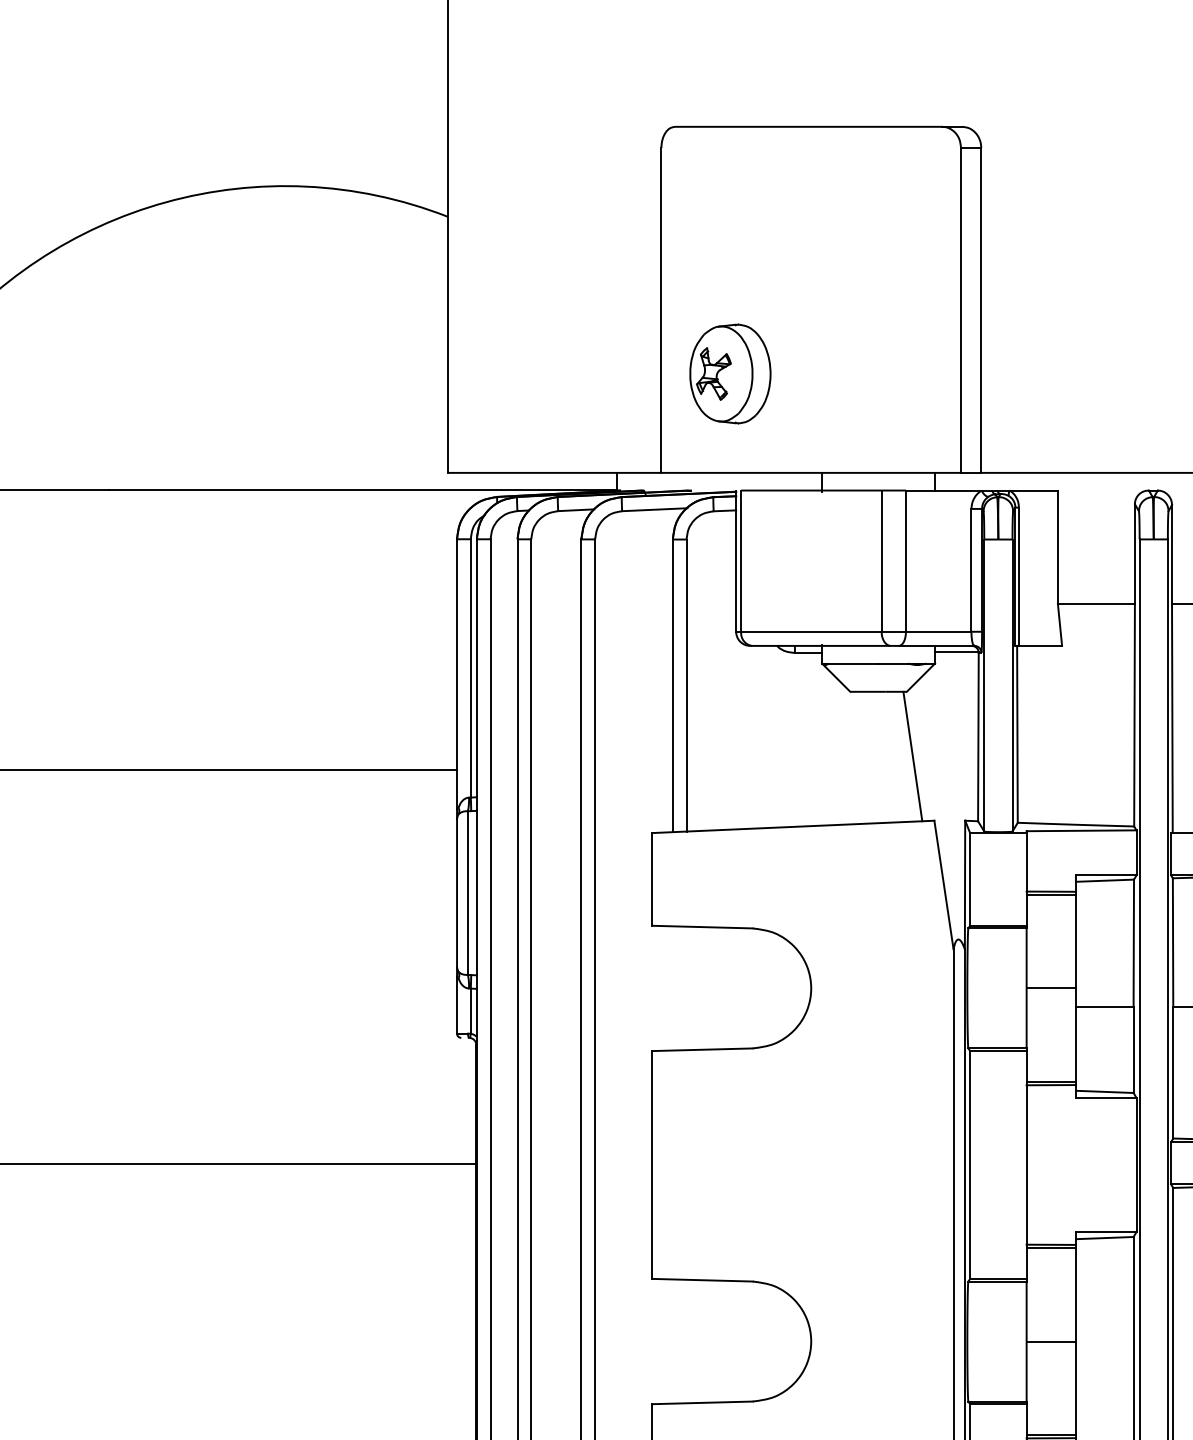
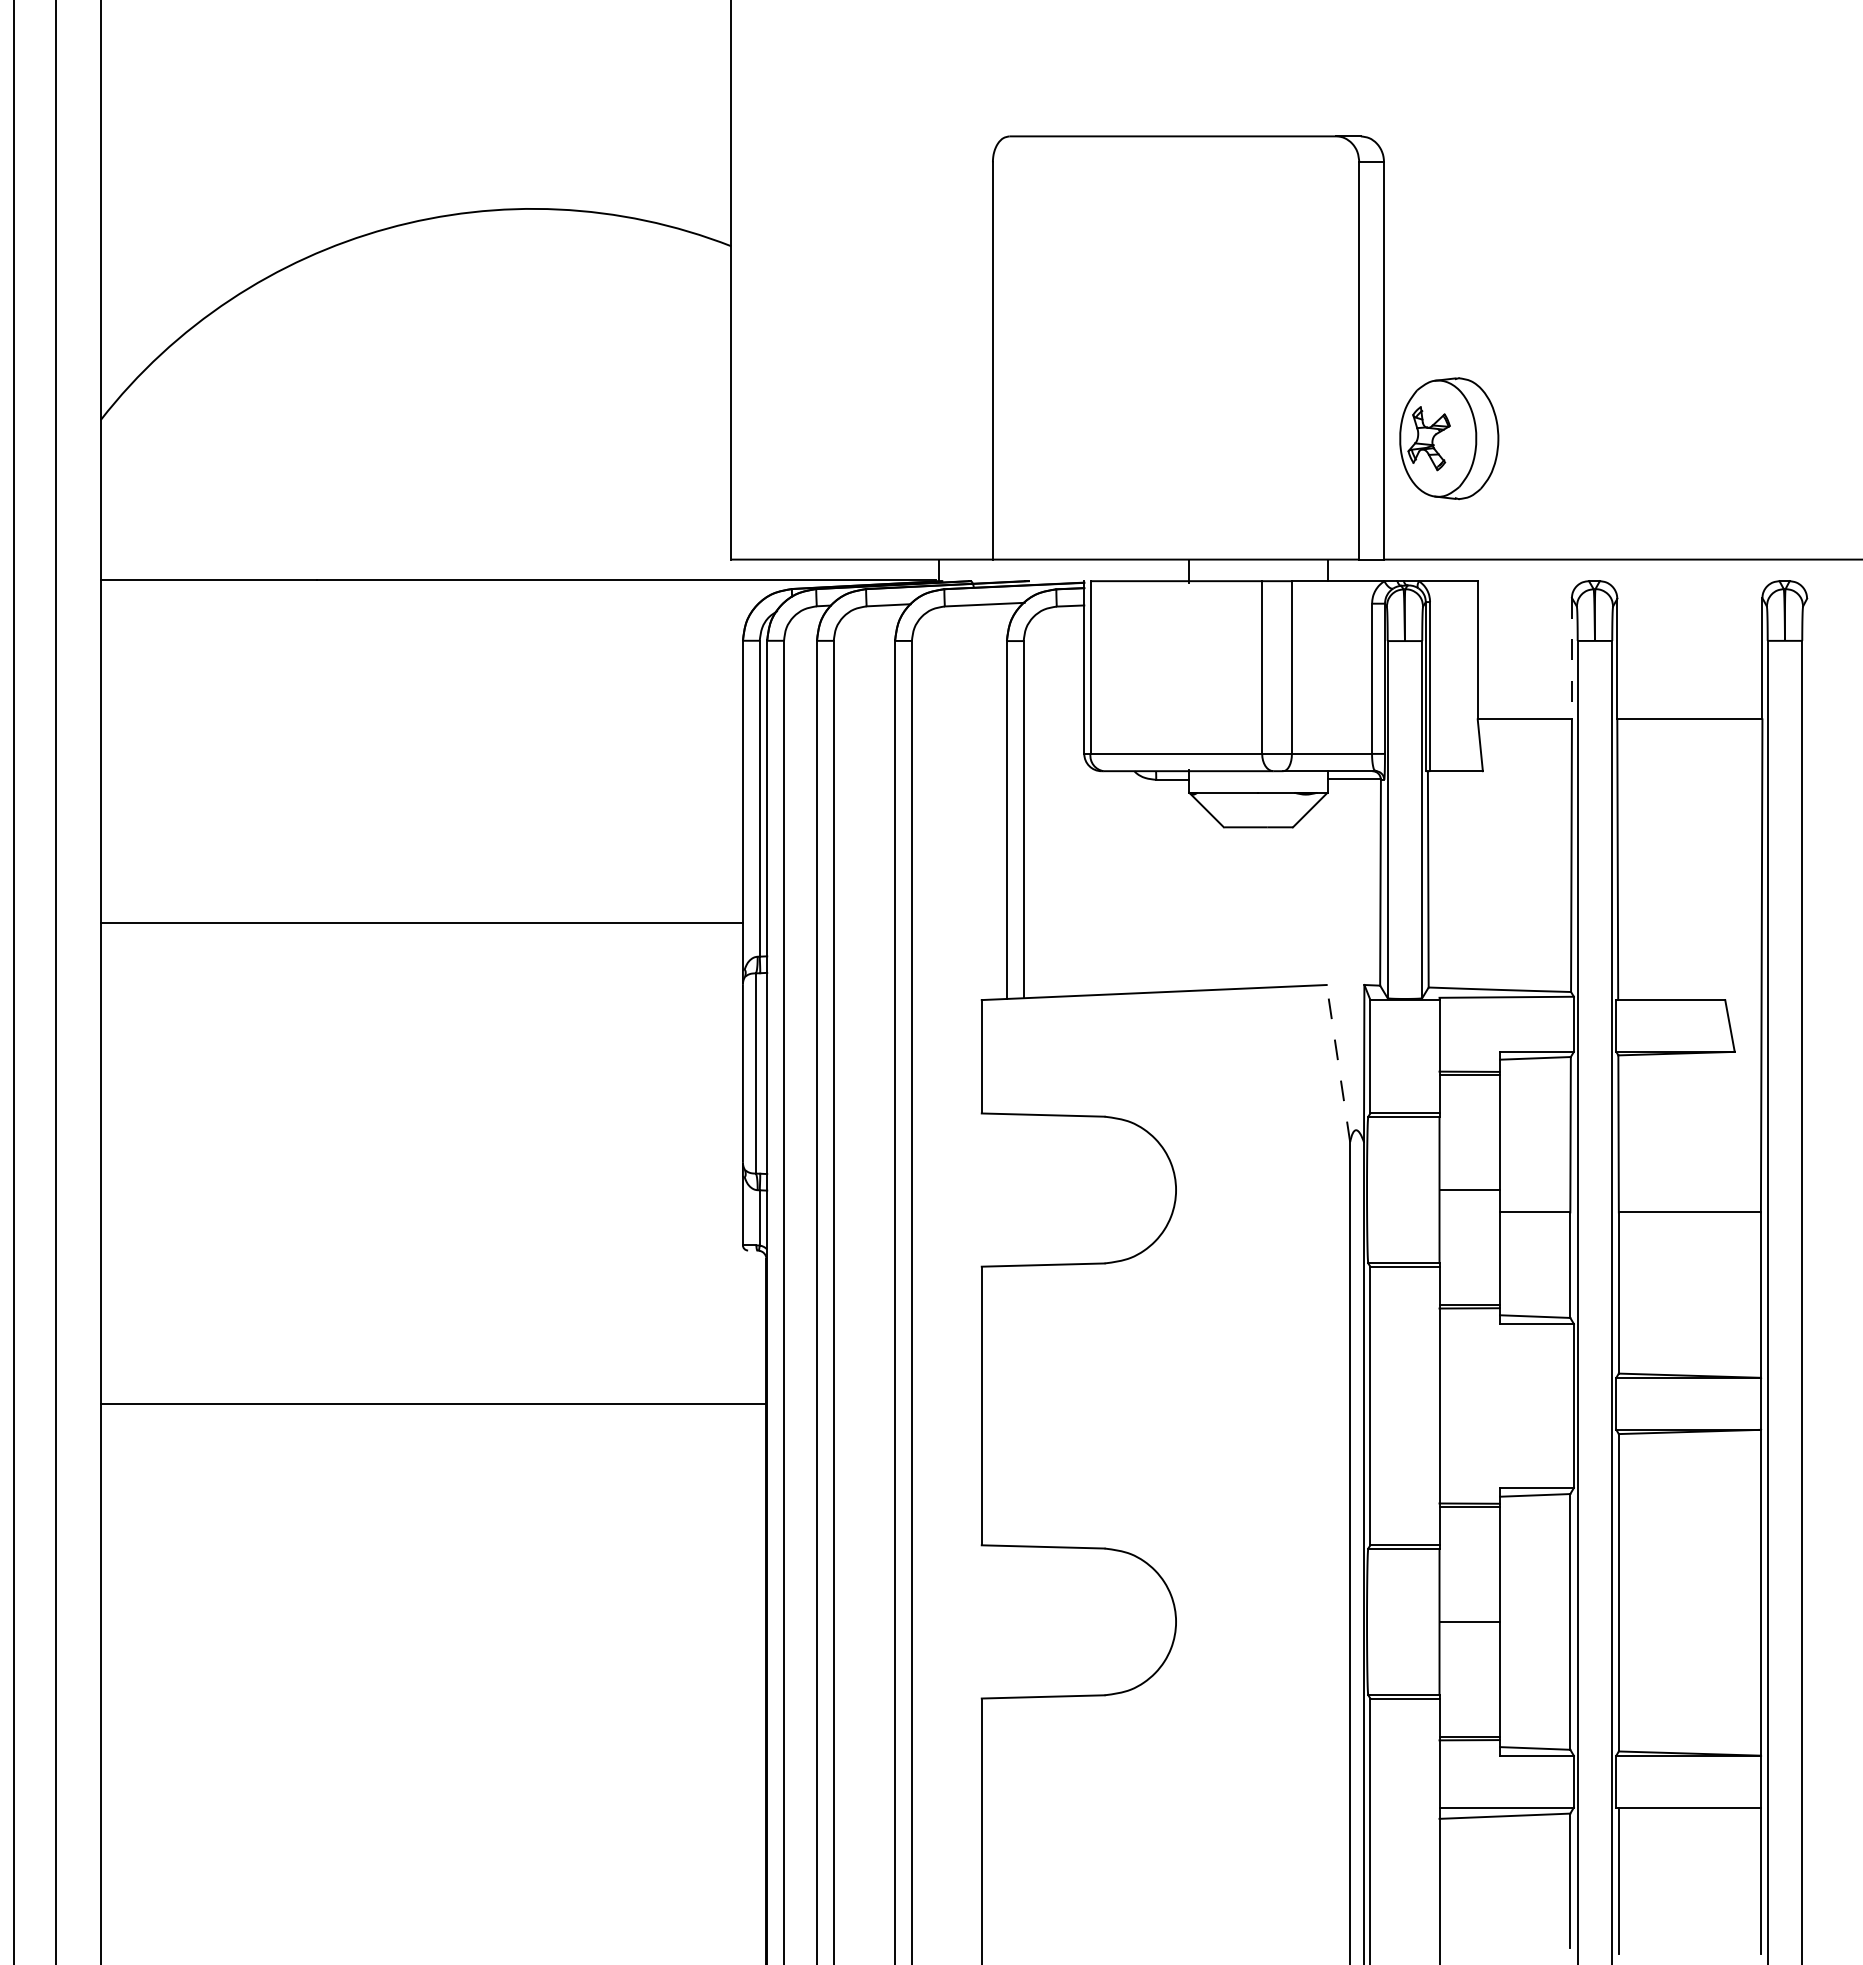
part: (730, 373) -> (1449, 438), moved
line: (1134, 553) -> (1571, 658), solid -> dashed
line: (912, 756) -> (1299, 906), removed
line: (944, 884) -> (1338, 1063), solid -> dashed

